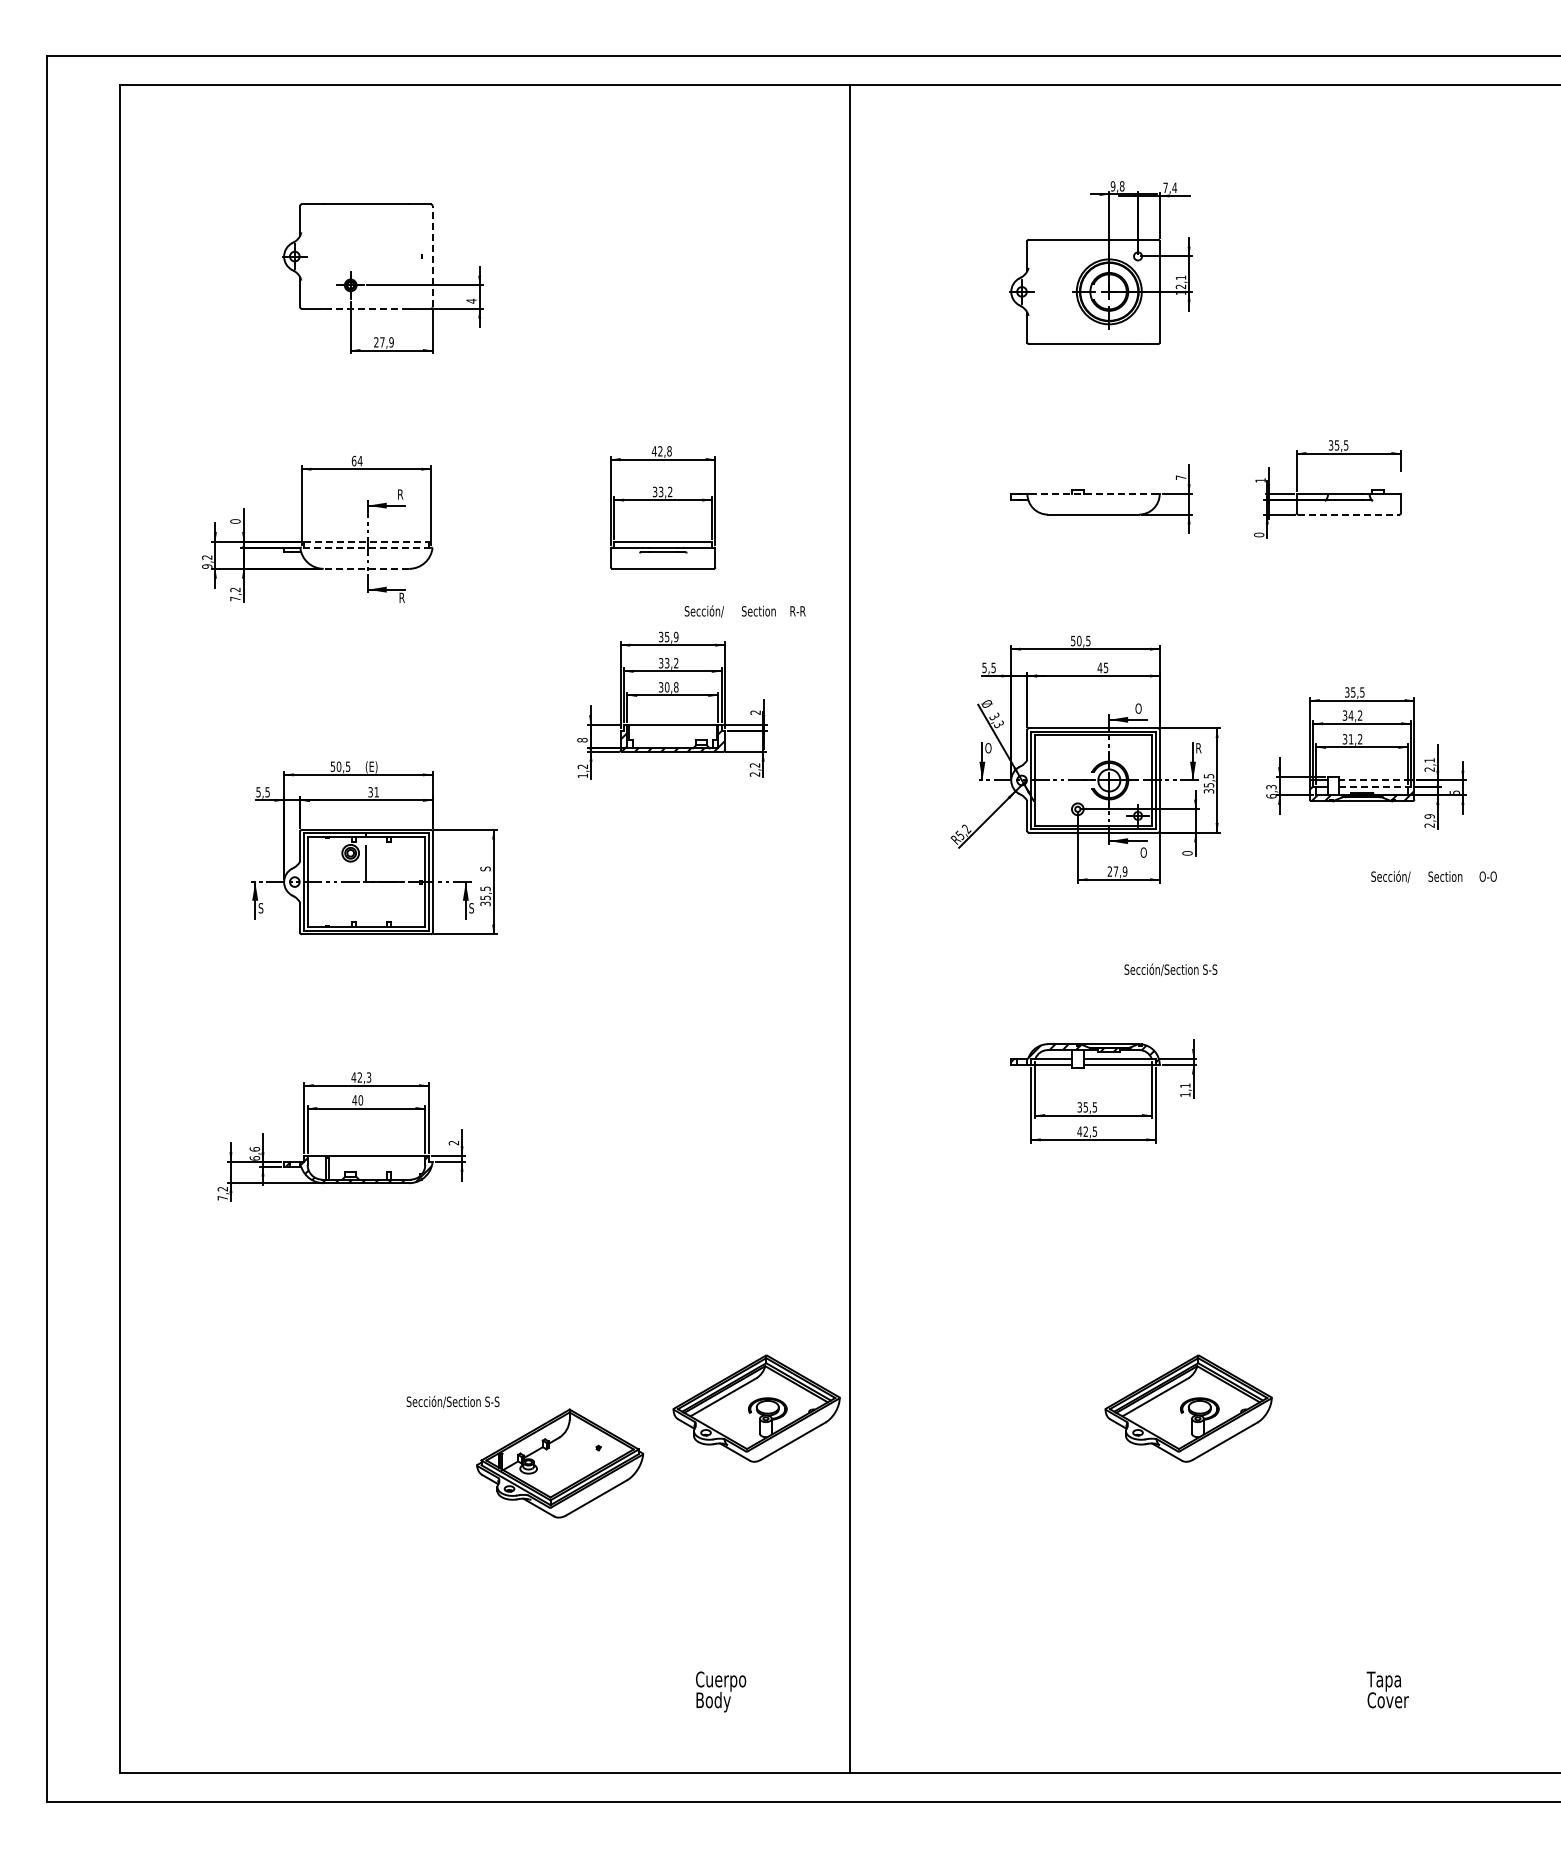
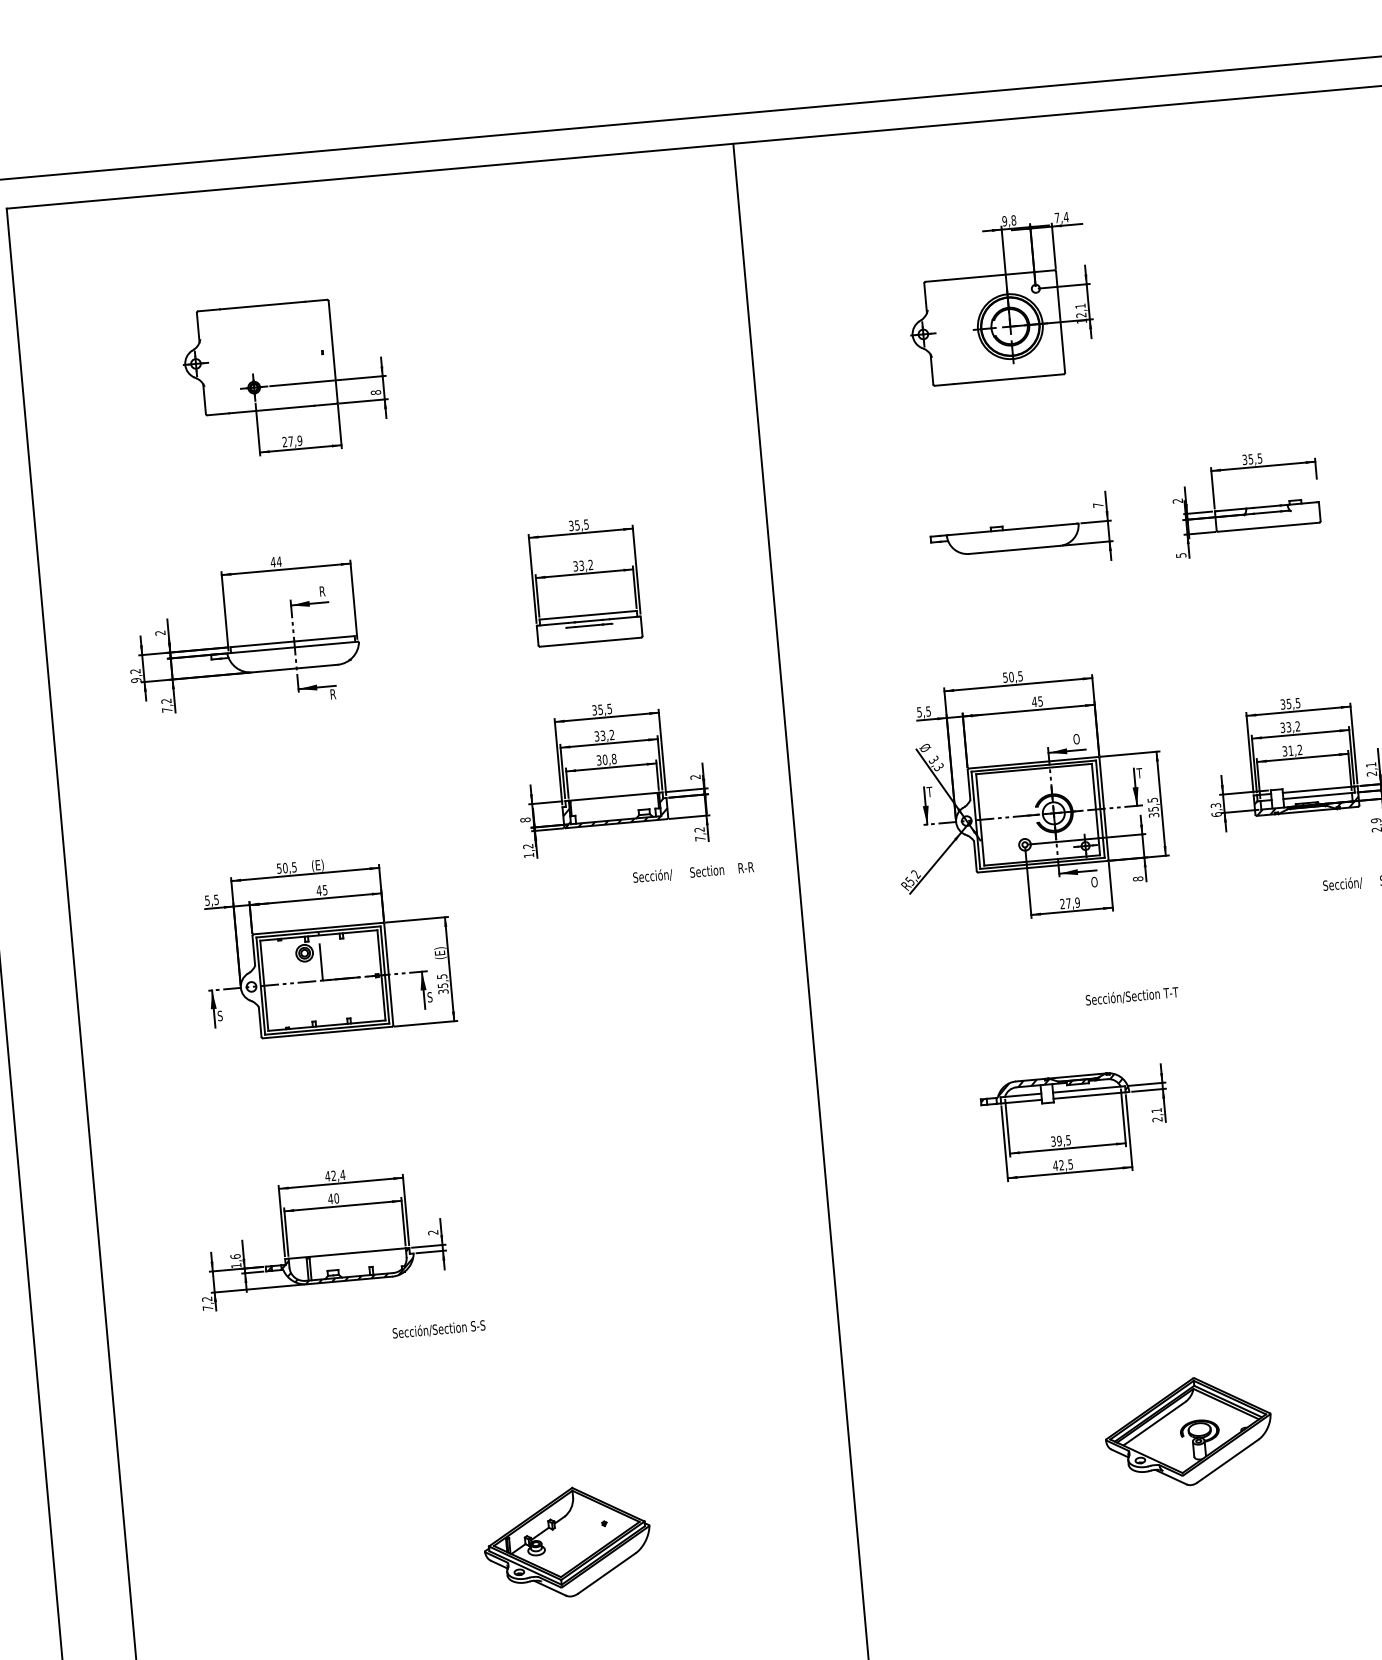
line: (432, 256) -> (333, 351), dashed -> solid
text: (471, 300) -> (375, 391), 4 -> 8
line: (366, 308) -> (271, 409), dashed -> solid
text: (661, 451) -> (578, 525), 42,8 -> 35,5
text: (353, 460) -> (272, 561), 64 -> 44
text: (1260, 480) -> (1177, 501), 1 -> 2
line: (1093, 494) -> (1012, 529), dashed -> solid
line: (1348, 514) -> (1268, 527), dashed -> solid
text: (235, 521) -> (160, 633), 0 -> 2
text: (1259, 534) -> (1181, 554), 0 -> 5
line: (366, 541) -> (292, 641), dashed -> solid
line: (366, 547) -> (293, 647), dashed -> solid
line: (366, 568) -> (295, 668), dashed -> solid
text: (744, 611) -> (692, 872), moved
text: (676, 636) -> (609, 708), 35,9 -> 35,5
text: (1350, 715) -> (1288, 727), 34,2 -> 33,2
text: (988, 748) -> (930, 792), O -> T
text: (1198, 748) -> (1139, 773), R -> T
text: (754, 774) -> (699, 838), 2,2 -> 7,2
line: (1375, 780) -> (1318, 789), dashed -> solid
line: (1374, 786) -> (1318, 795), dashed -> solid
text: (373, 792) -> (321, 890), 31 -> 45
text: (1187, 853) -> (1138, 879), 0 -> 8
text: (486, 865) -> (441, 953), S -> (E)
text: (1170, 968) -> (1131, 995), Sección/Section S-S -> Sección/Section T-T
text: (368, 1077) -> (342, 1175), 42,3 -> 42,4
text: (1185, 1094) -> (1157, 1119), 1,1 -> 2,1
text: (1085, 1107) -> (1059, 1141), 35,5 -> 39,5
text: (254, 1158) -> (235, 1265), 6,6 -> 1,6
text: (452, 1401) -> (438, 1329), moved
part: (756, 1408) -> (758, 1470), removed

